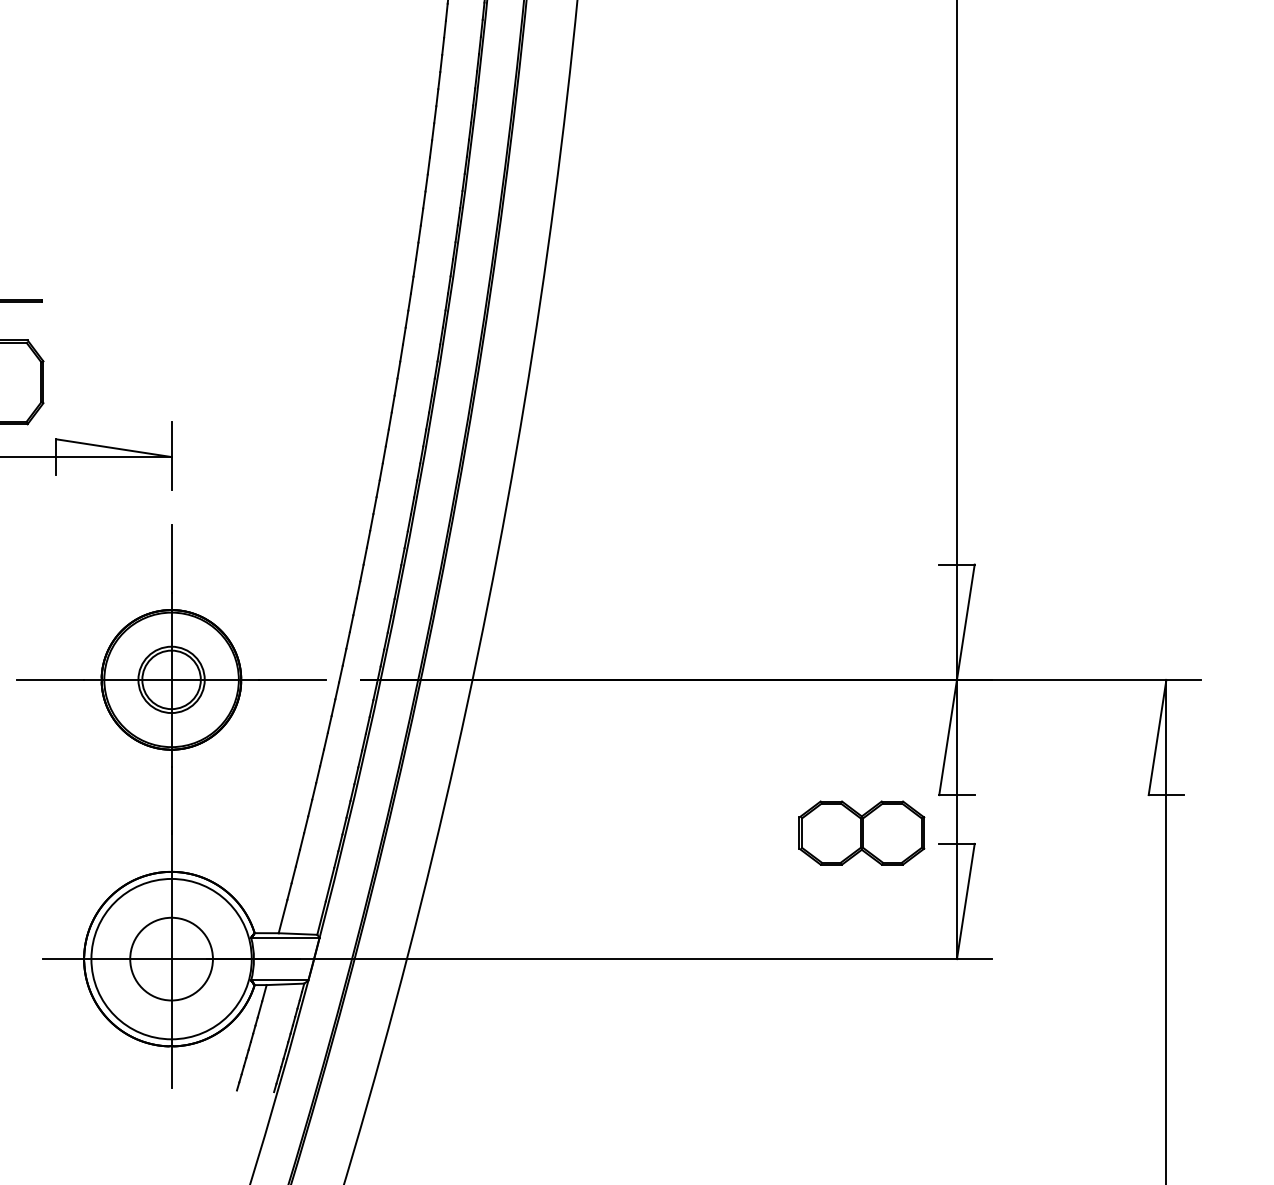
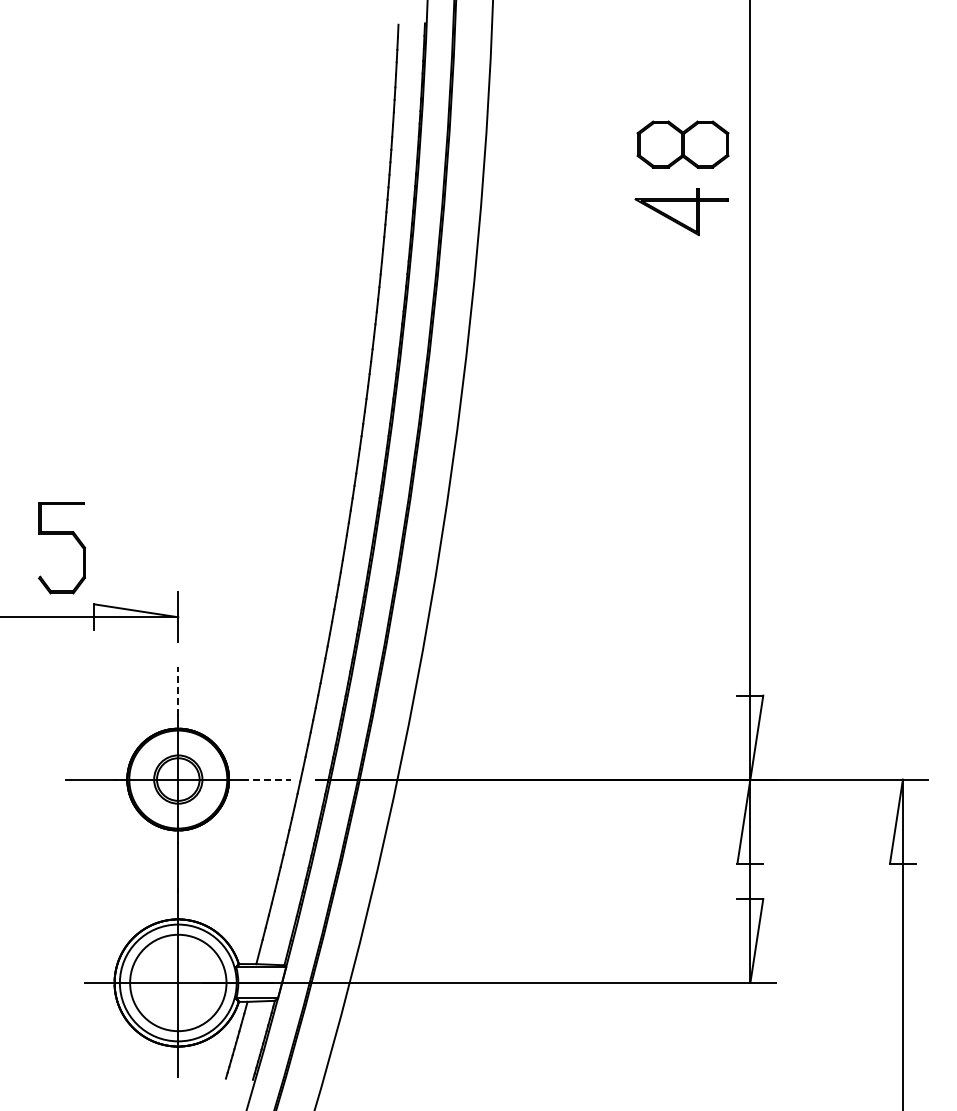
line: (171, 558) -> (178, 691), solid -> dashed
line: (292, 679) -> (266, 779), solid -> dashed
part: (861, 833) -> (680, 891), removed
circle: (171, 958) -> (178, 982), size x1.6

